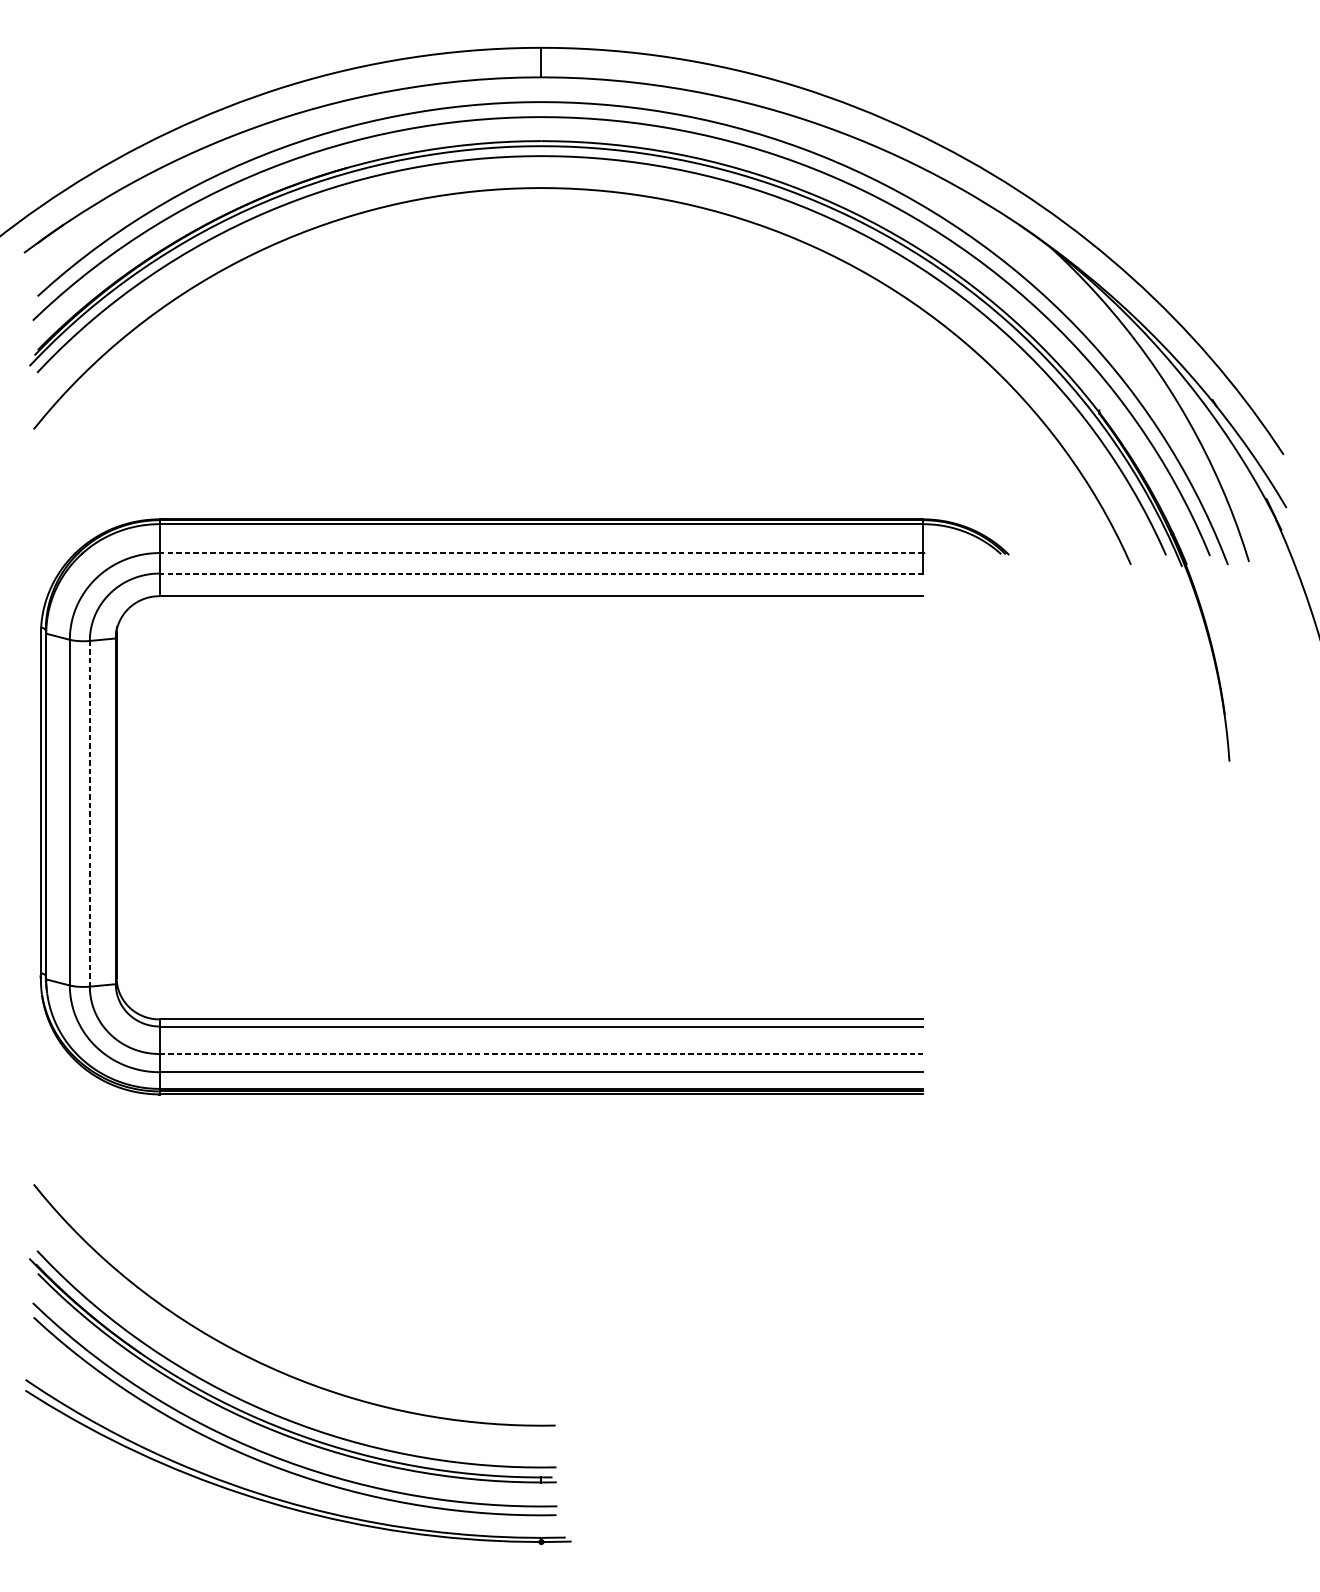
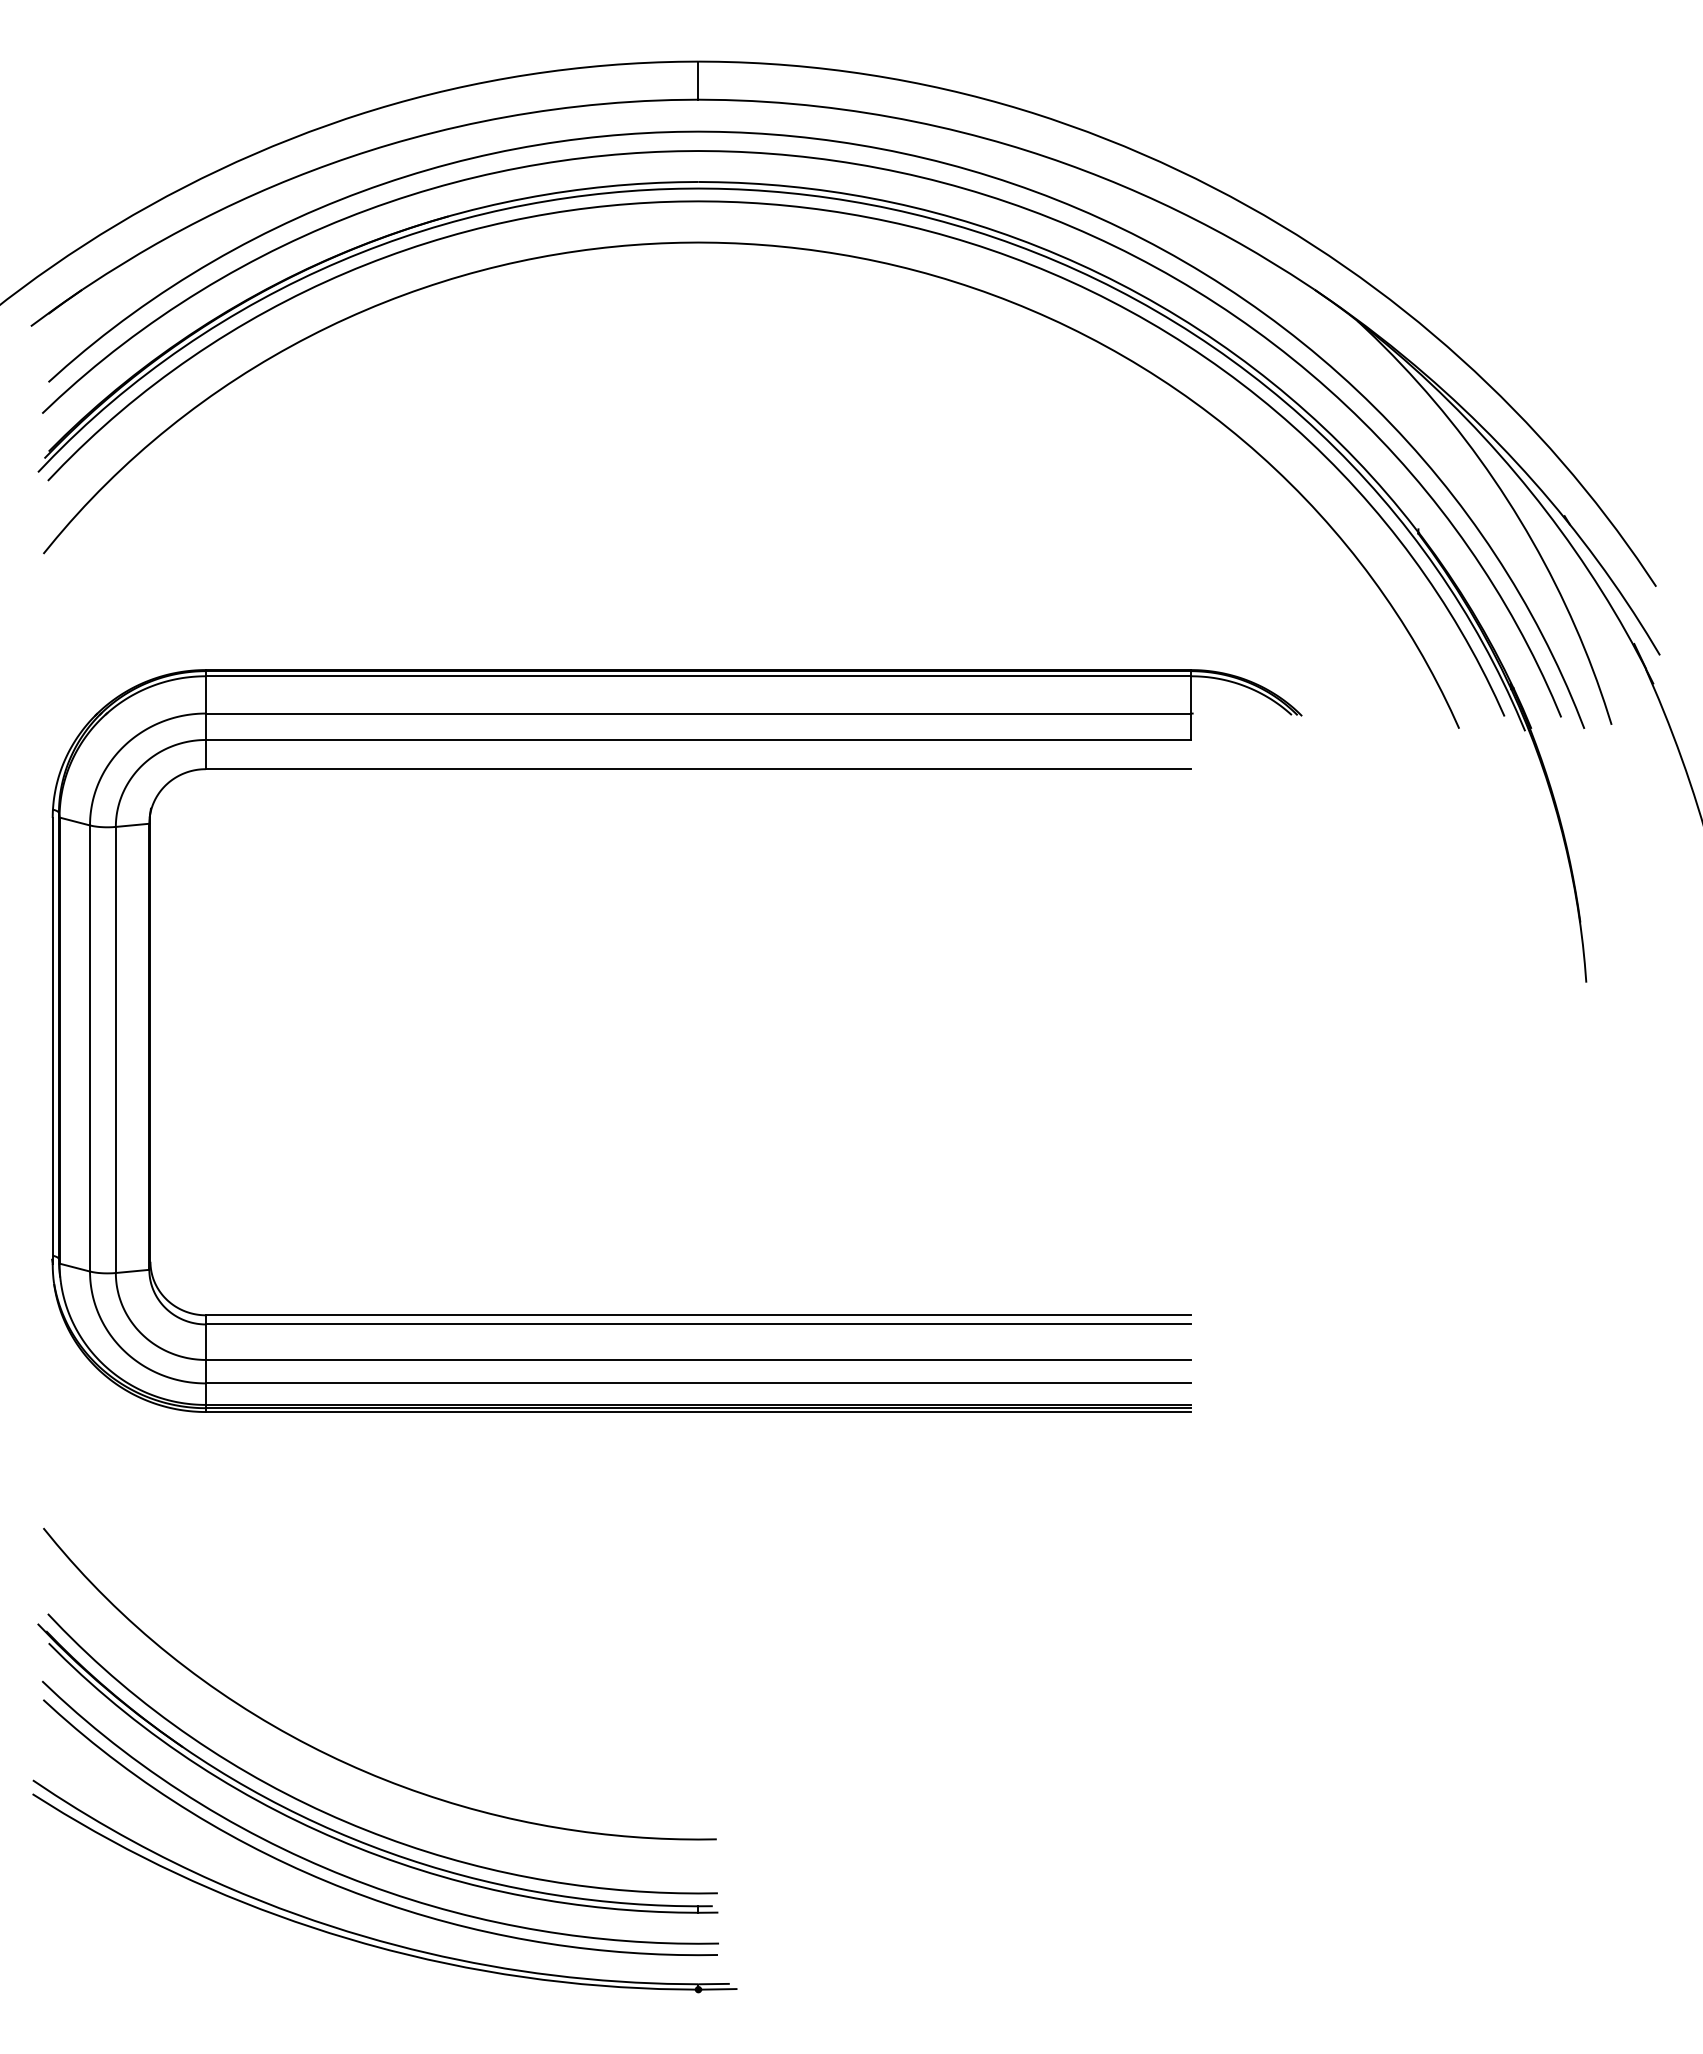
line: (541, 553) -> (698, 713), dashed -> solid
line: (541, 573) -> (698, 739), dashed -> solid
line: (89, 814) -> (115, 1050), dashed -> solid
line: (541, 1053) -> (698, 1359), dashed -> solid

